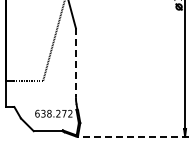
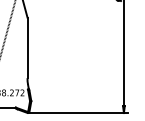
line: (75, 63) -> (27, 48), dashed -> solid
line: (132, 136) -> (77, 113), dashed -> solid

